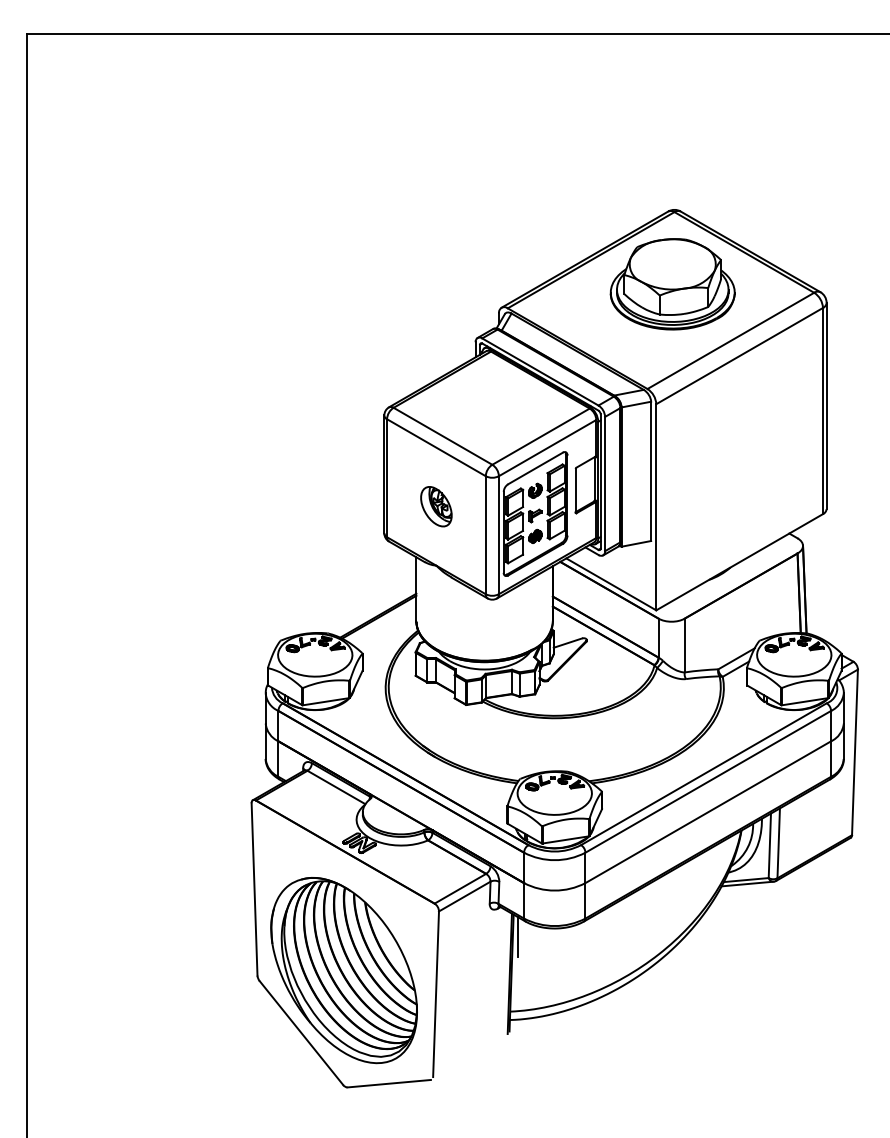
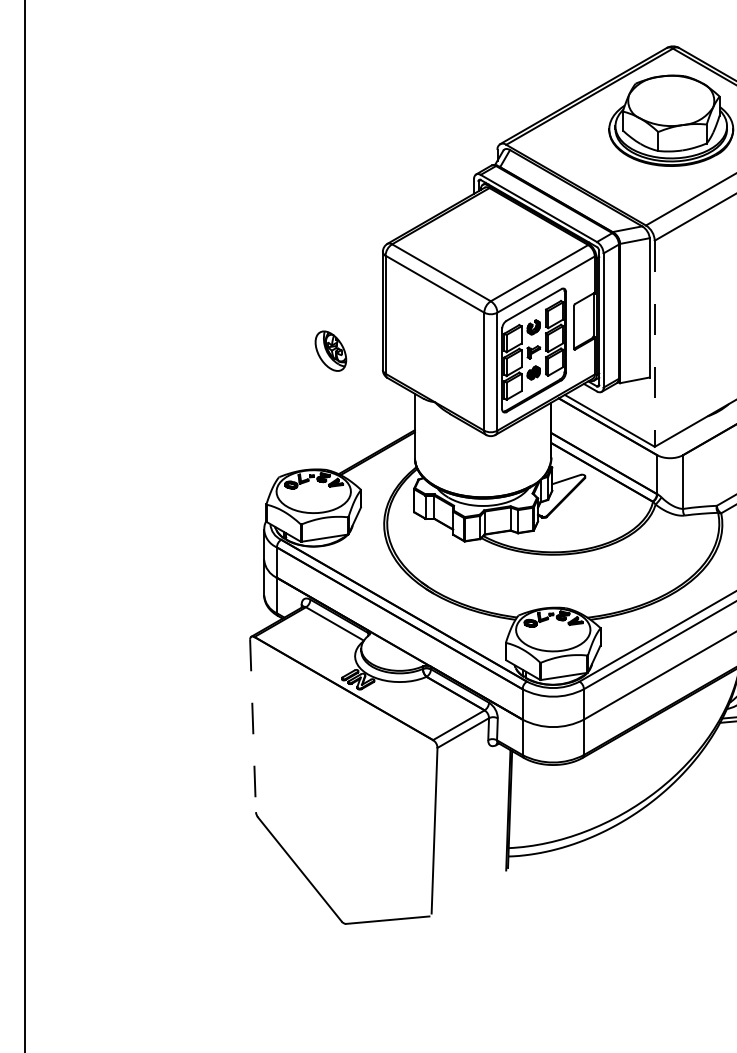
part: (436, 506) -> (331, 350), moved
line: (656, 507) -> (655, 343), solid -> dashed
line: (254, 889) -> (253, 725), solid -> dashed
line: (517, 936) -> (516, 772), removed
part: (343, 970) -> (342, 806), removed

